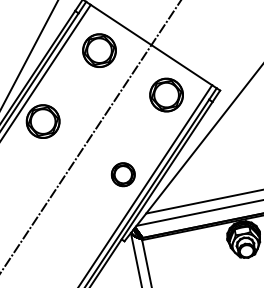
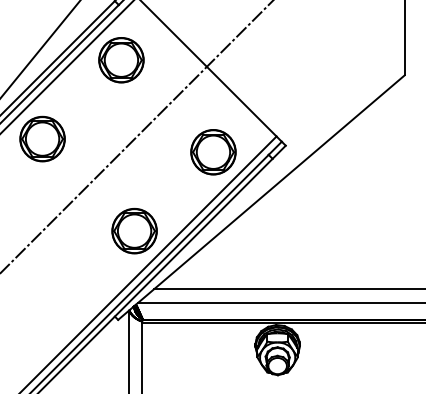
part: (99, 50) -> (121, 60), moved
part: (166, 95) -> (213, 152), moved
part: (123, 174) -> (134, 231), size x1.43

